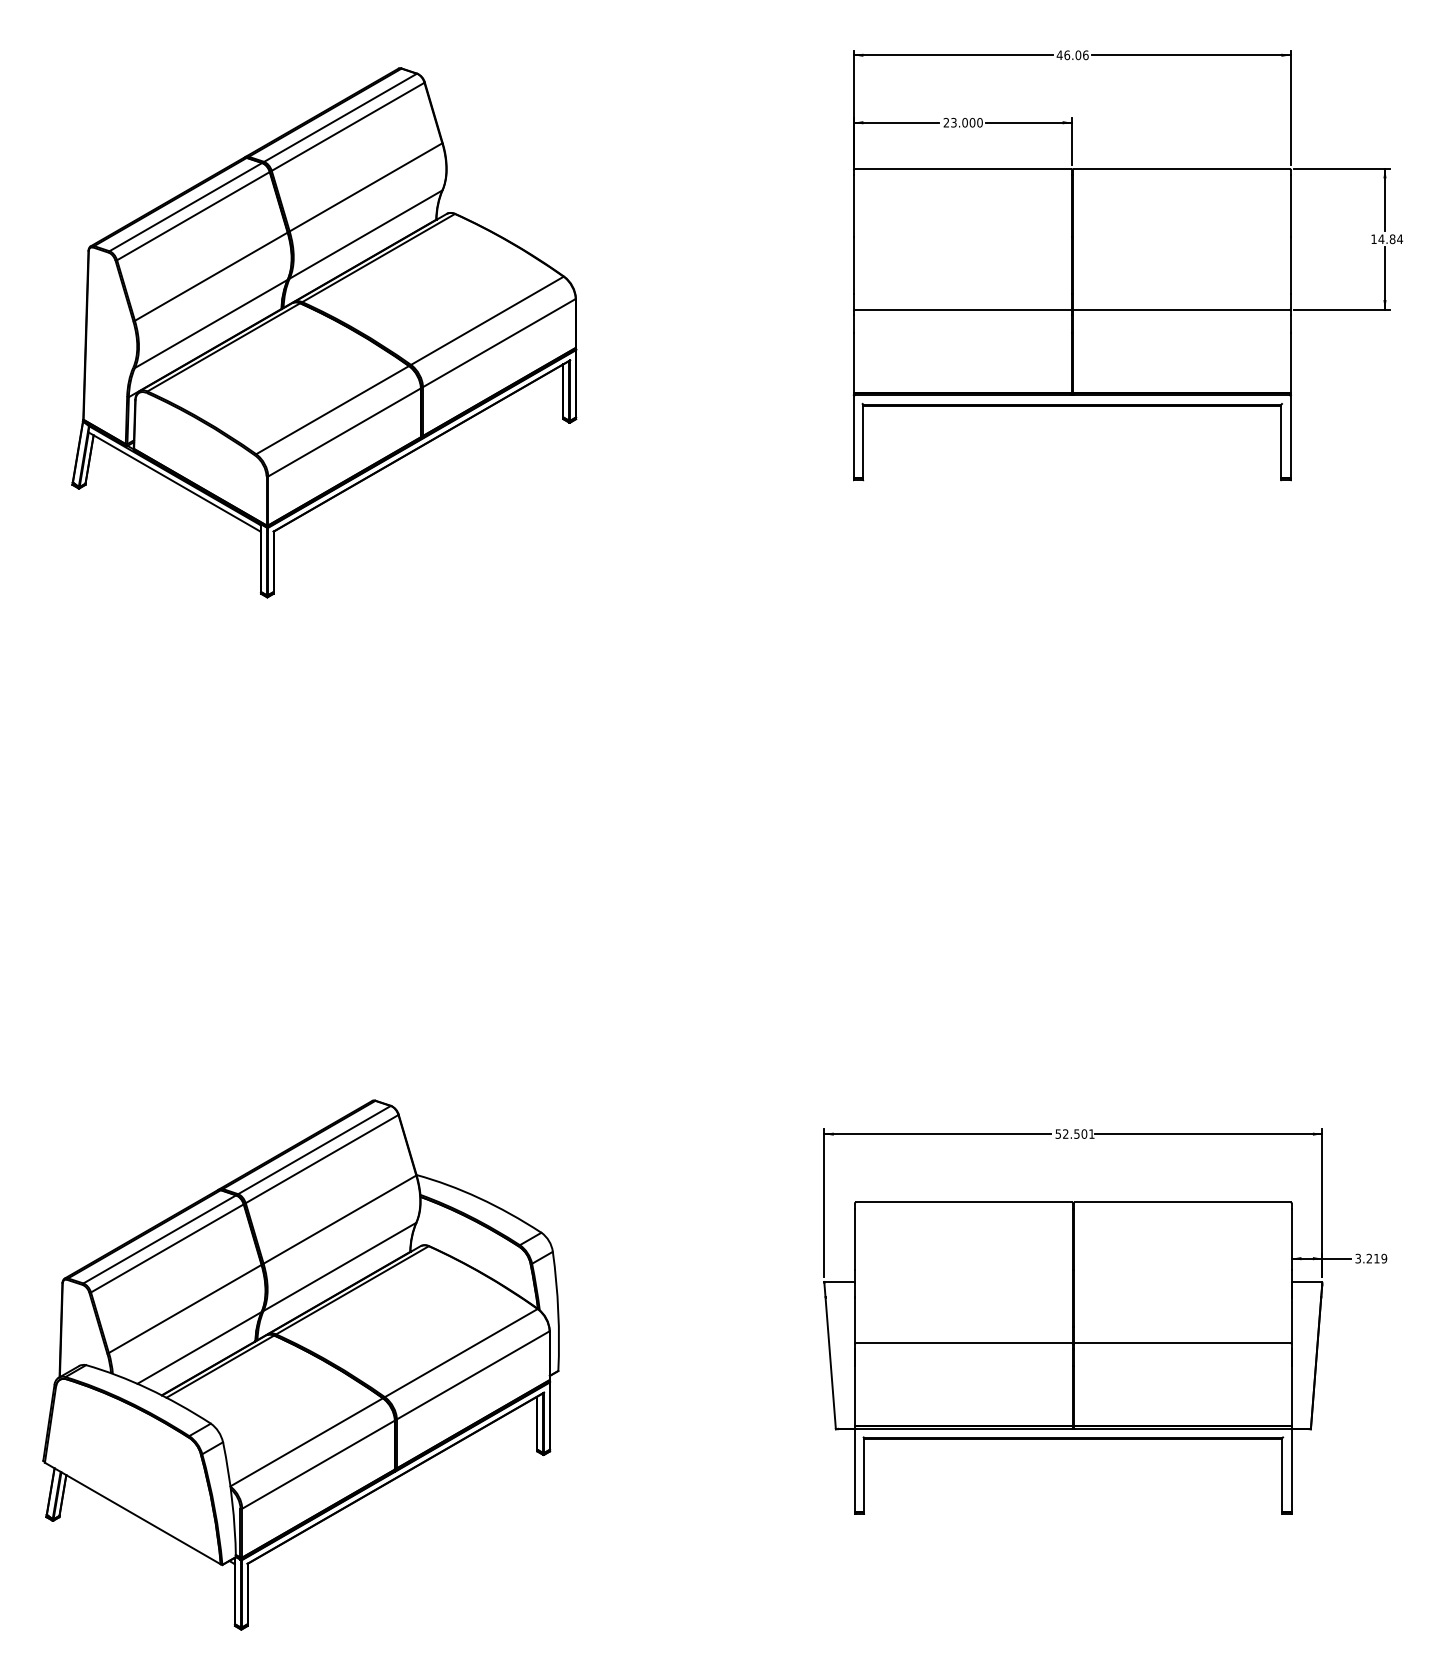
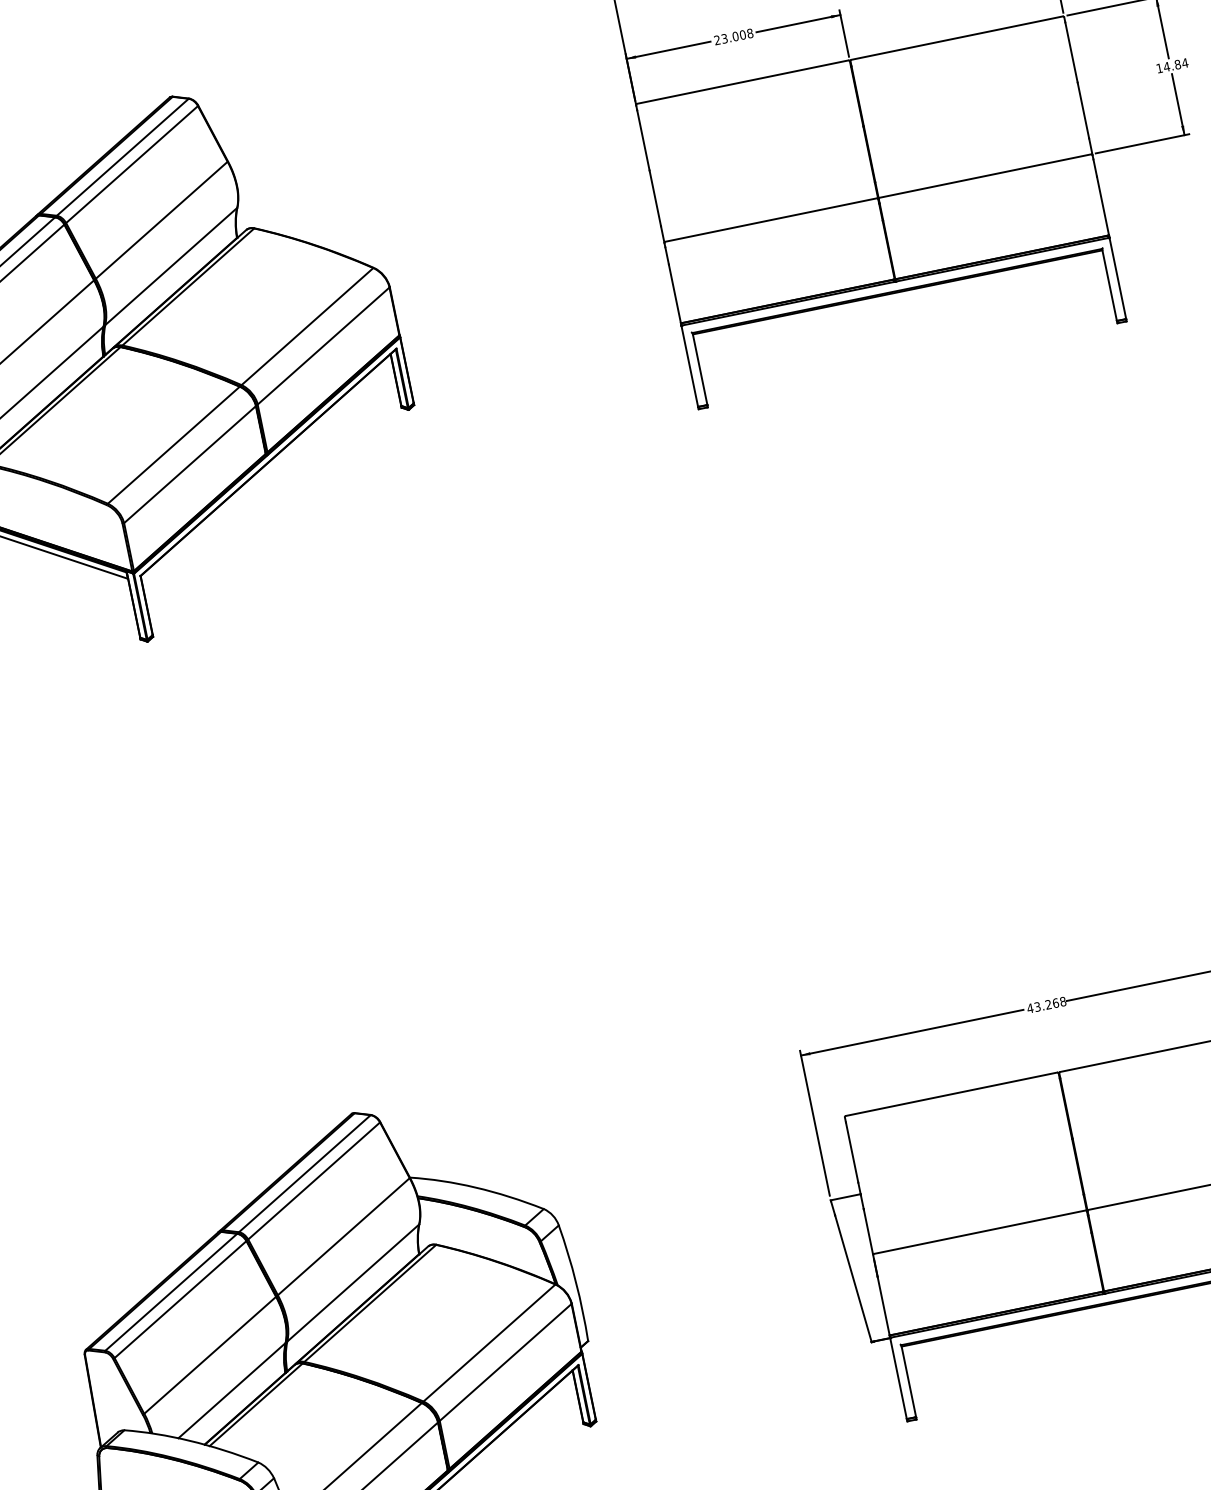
text: (979, 122) -> (749, 33), 23.000 -> 23.008
text: (1074, 1133) -> (1046, 1004), 52.501 -> 43.268

